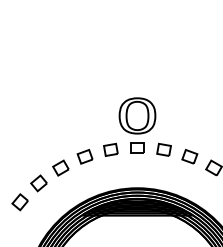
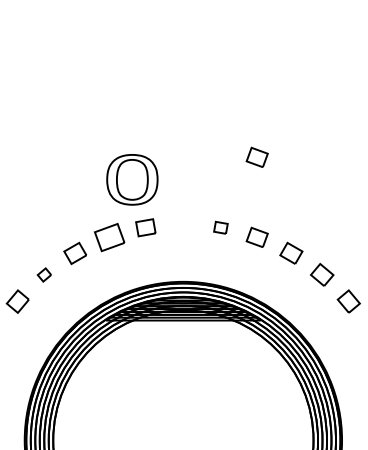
part: (189, 99) -> (256, 156), added
part: (137, 115) -> (132, 179), moved
part: (137, 147) -> (183, 224), removed
part: (163, 149) -> (220, 227), size x0.7
part: (84, 156) -> (108, 237), size x1.4
part: (39, 183) -> (44, 274), size x0.6

